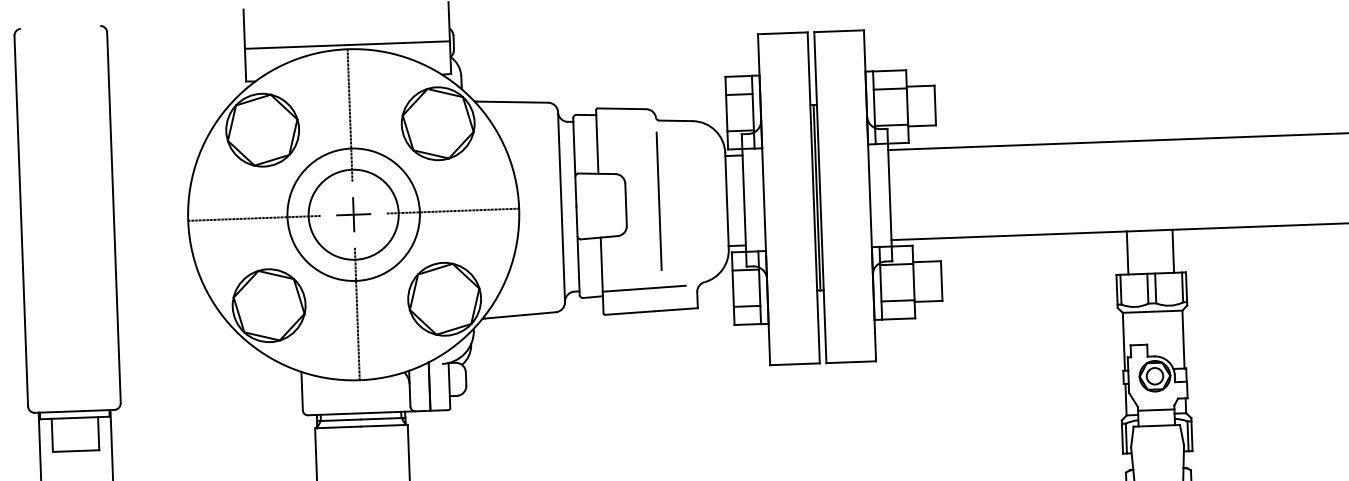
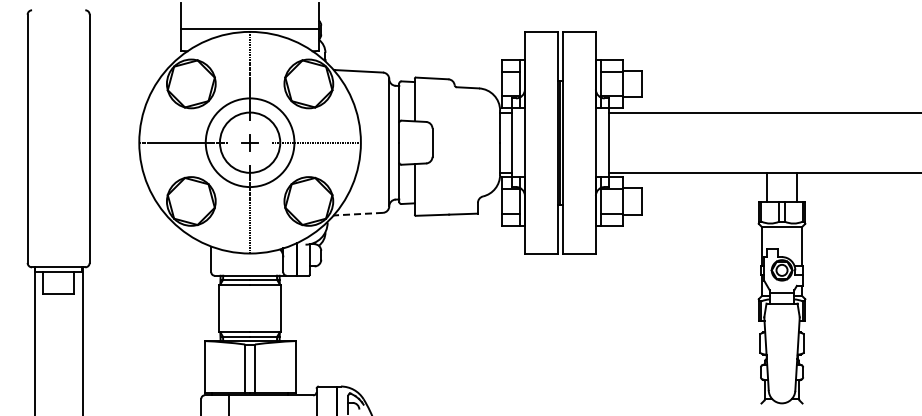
line: (658, 201) -> (454, 141), removed
part: (352, 214) -> (249, 142), size x0.7
line: (644, 289) -> (442, 199), removed
line: (520, 315) -> (359, 214), solid -> dashed

